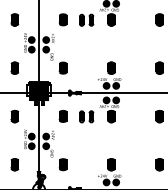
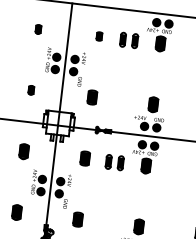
part: (14, 19) -> (37, 28), size x0.6
part: (62, 19) -> (98, 35), size x0.6
part: (14, 67) -> (30, 89), size x0.6
hatch: (39, 91) -> (58, 123), removed

